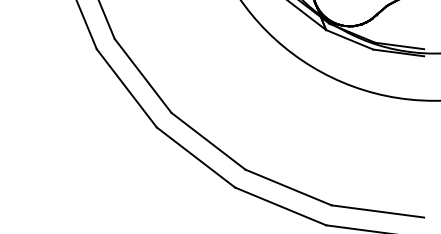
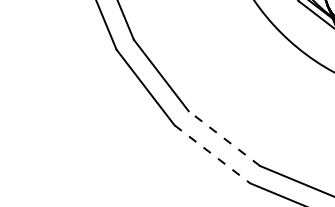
line: (208, 141) -> (224, 138), solid -> dashed
line: (196, 157) -> (212, 154), solid -> dashed

